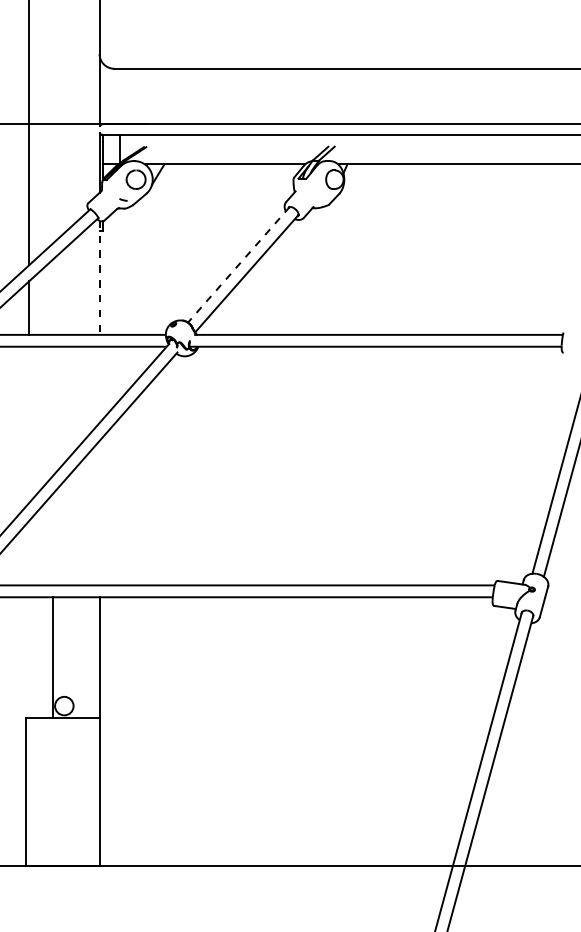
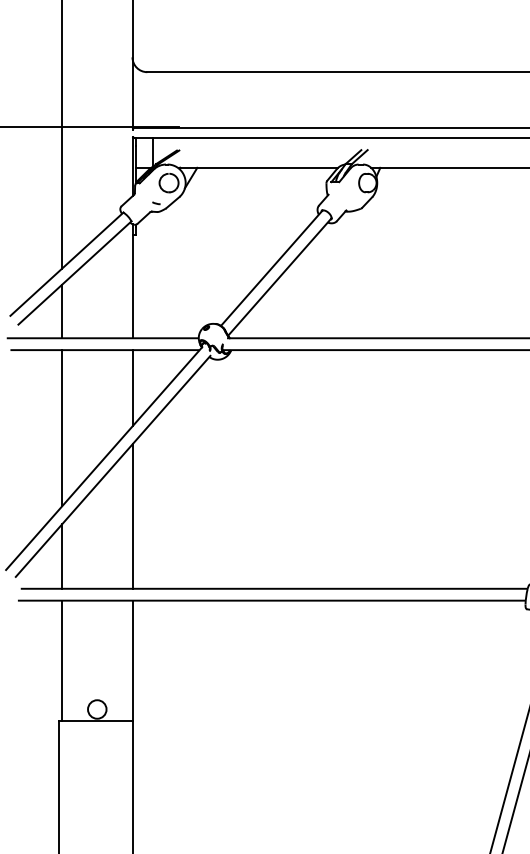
line: (238, 264) -> (271, 267), dashed -> solid
line: (99, 278) -> (132, 281), dashed -> solid
line: (99, 384) -> (132, 387), added
line: (29, 424) -> (62, 427), added
line: (99, 512) -> (132, 515), added
line: (29, 553) -> (62, 556), added
line: (53, 657) -> (62, 660), moved

